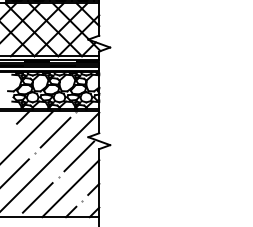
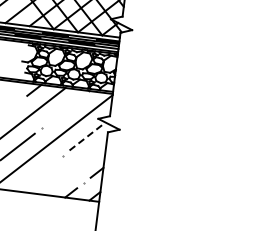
line: (55, 132) -> (65, 109), removed
line: (79, 156) -> (86, 137), solid -> dashed
line: (70, 188) -> (73, 168), removed
line: (37, 197) -> (38, 173), removed

